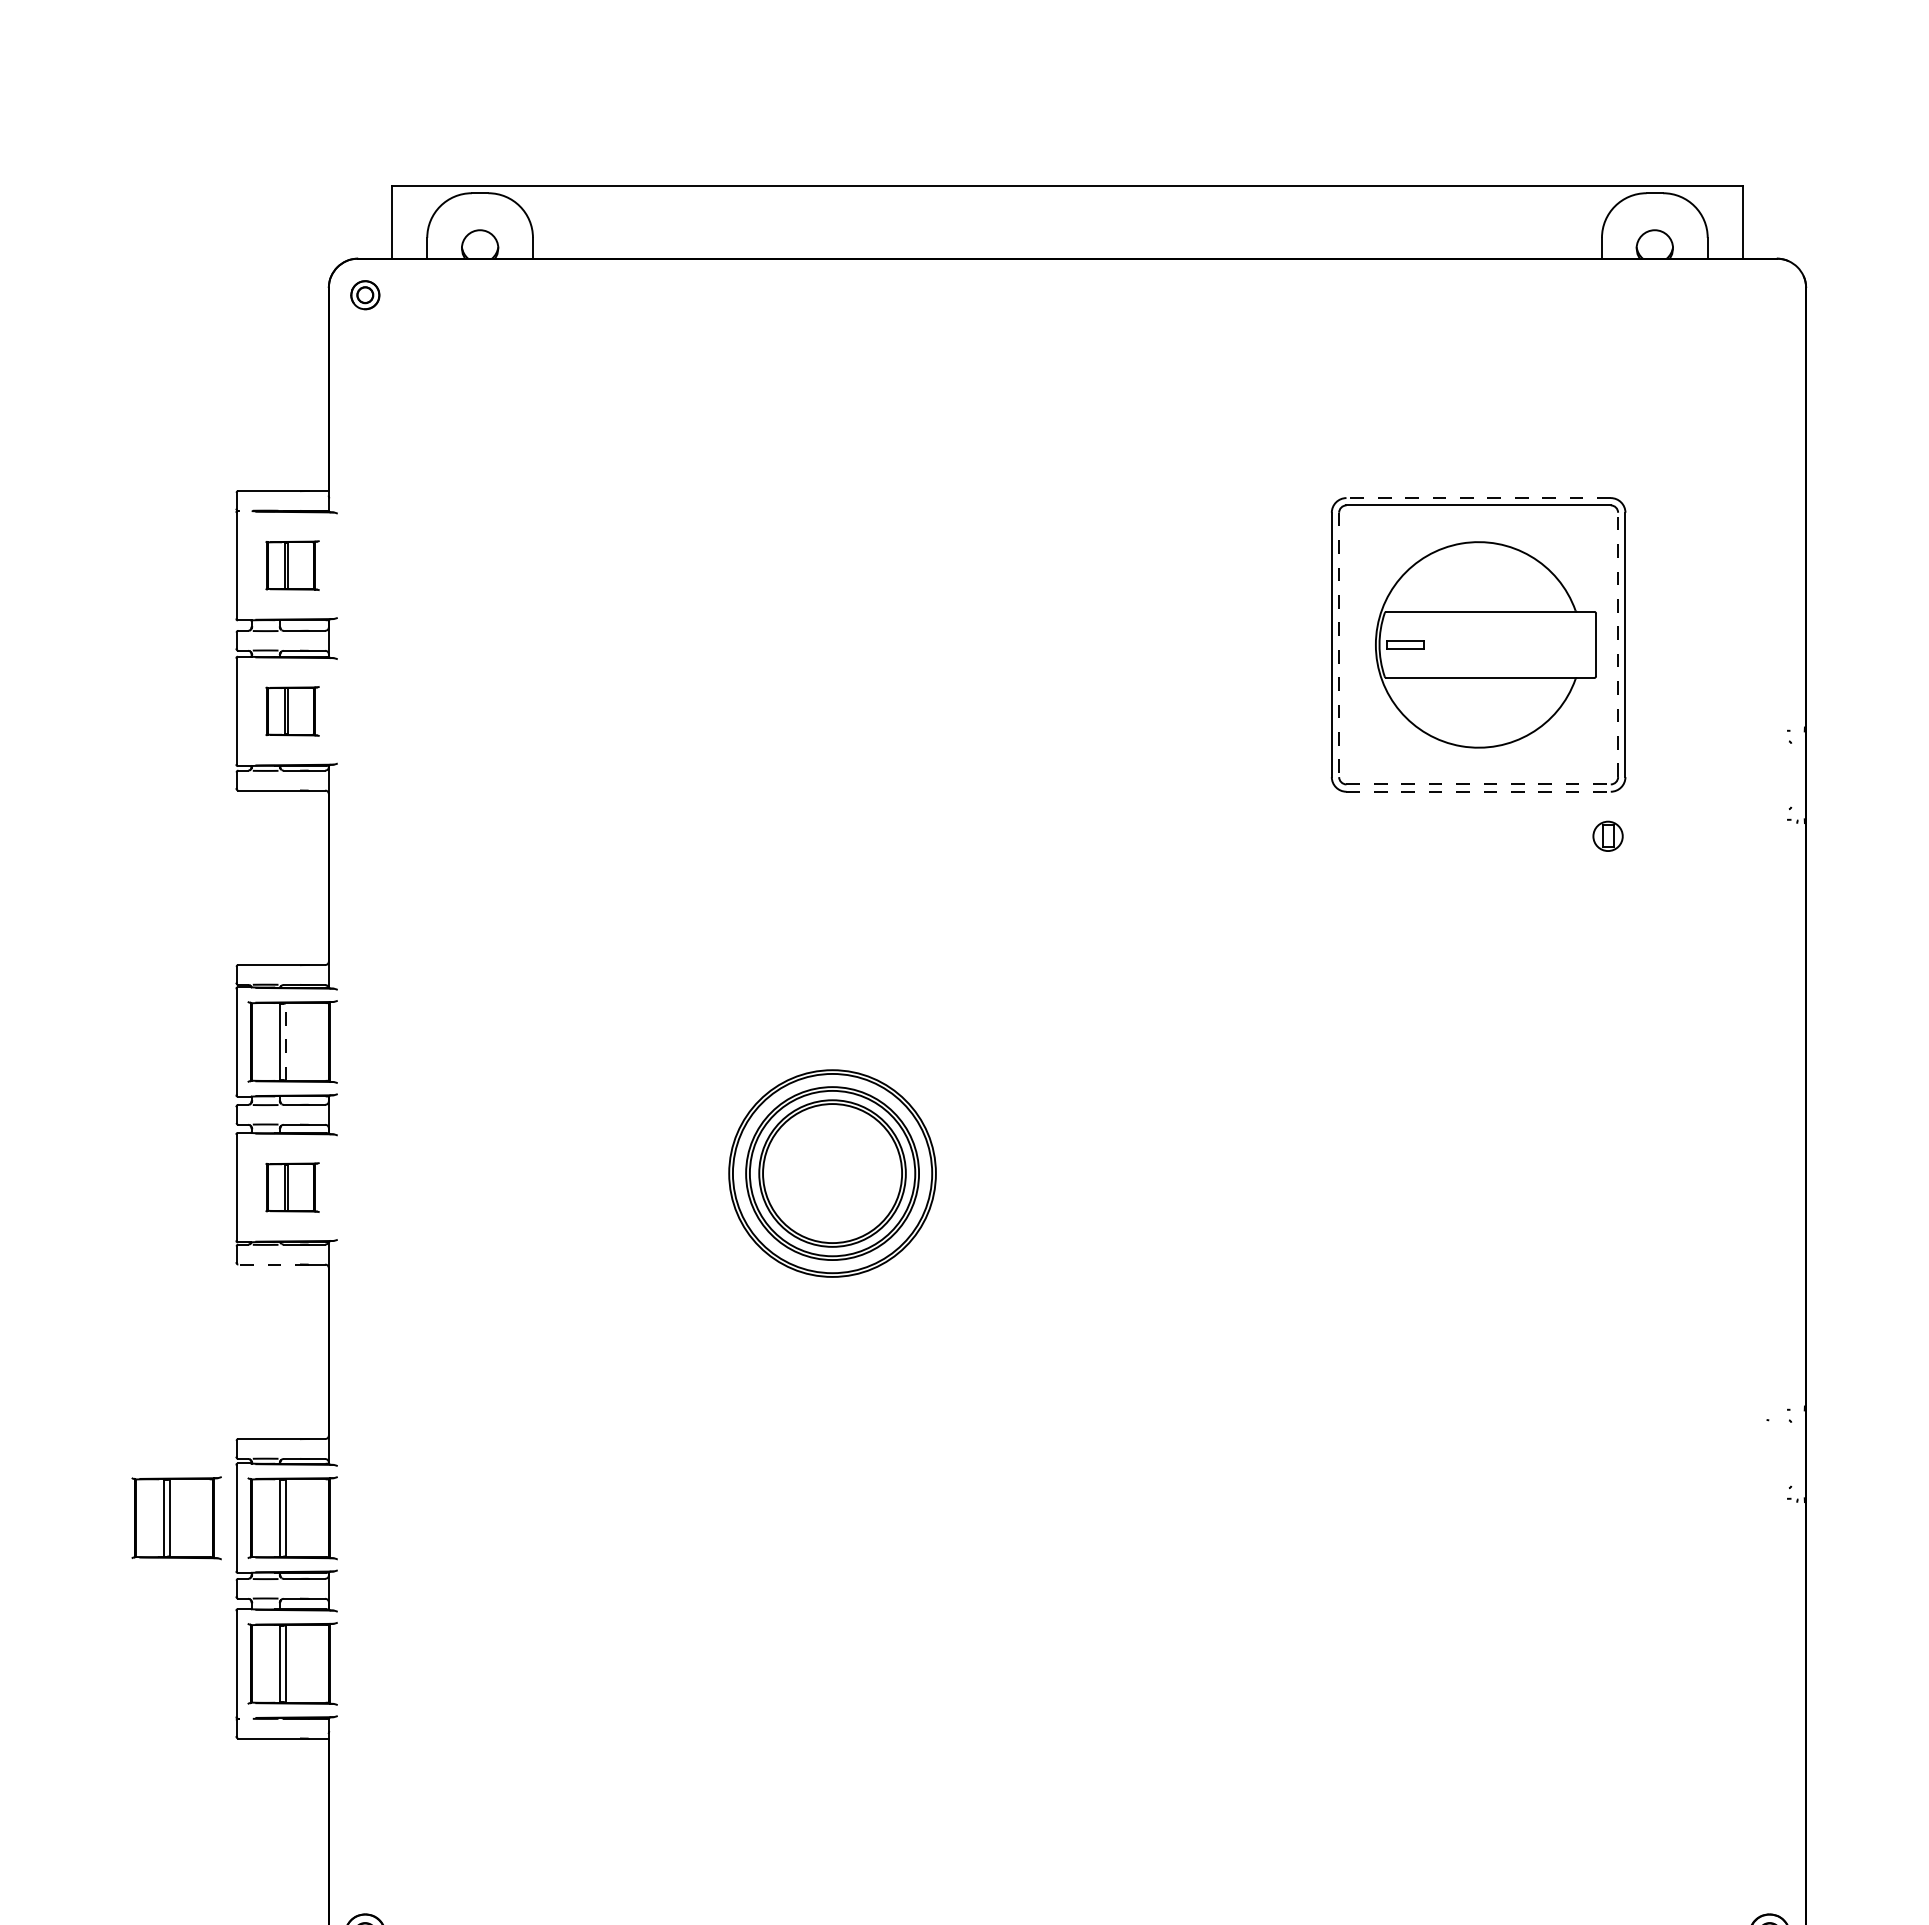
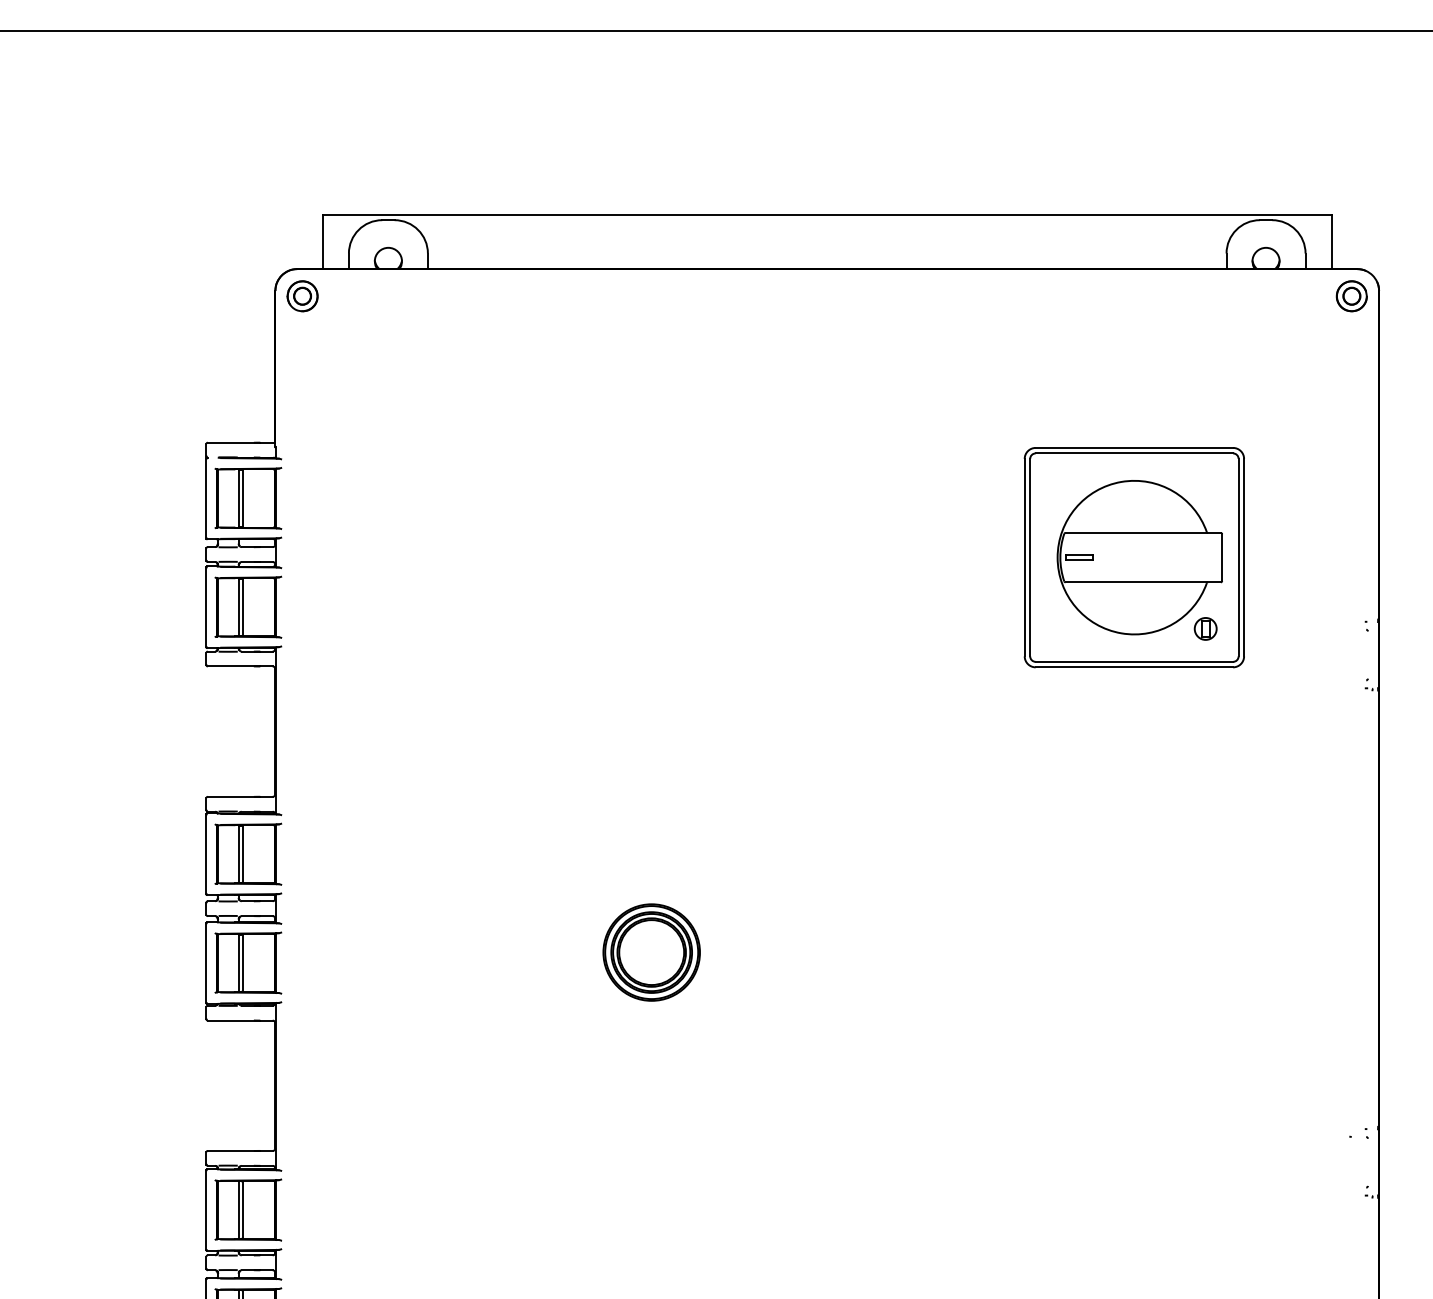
part: (365, 295) -> (302, 296), size x1.43
part: (1769, 295) -> (1351, 296), added
line: (1478, 498) -> (1134, 448), dashed -> solid
part: (292, 565) -> (248, 498), size x1.67
line: (1618, 644) -> (1238, 557), dashed -> solid
line: (1339, 645) -> (1030, 558), dashed -> solid
part: (292, 711) -> (248, 607), size x1.67
line: (1479, 784) -> (1135, 661), dashed -> solid
line: (1479, 791) -> (1135, 667), dashed -> solid
part: (1607, 835) -> (1205, 628), moved
line: (285, 1041) -> (243, 853), dashed -> solid
part: (832, 1173) -> (651, 952), size x0.62
part: (292, 1187) -> (248, 963), size x1.67
line: (273, 1264) -> (234, 1020), dashed -> solid
part: (176, 1518) -> (161, 1210), removed

